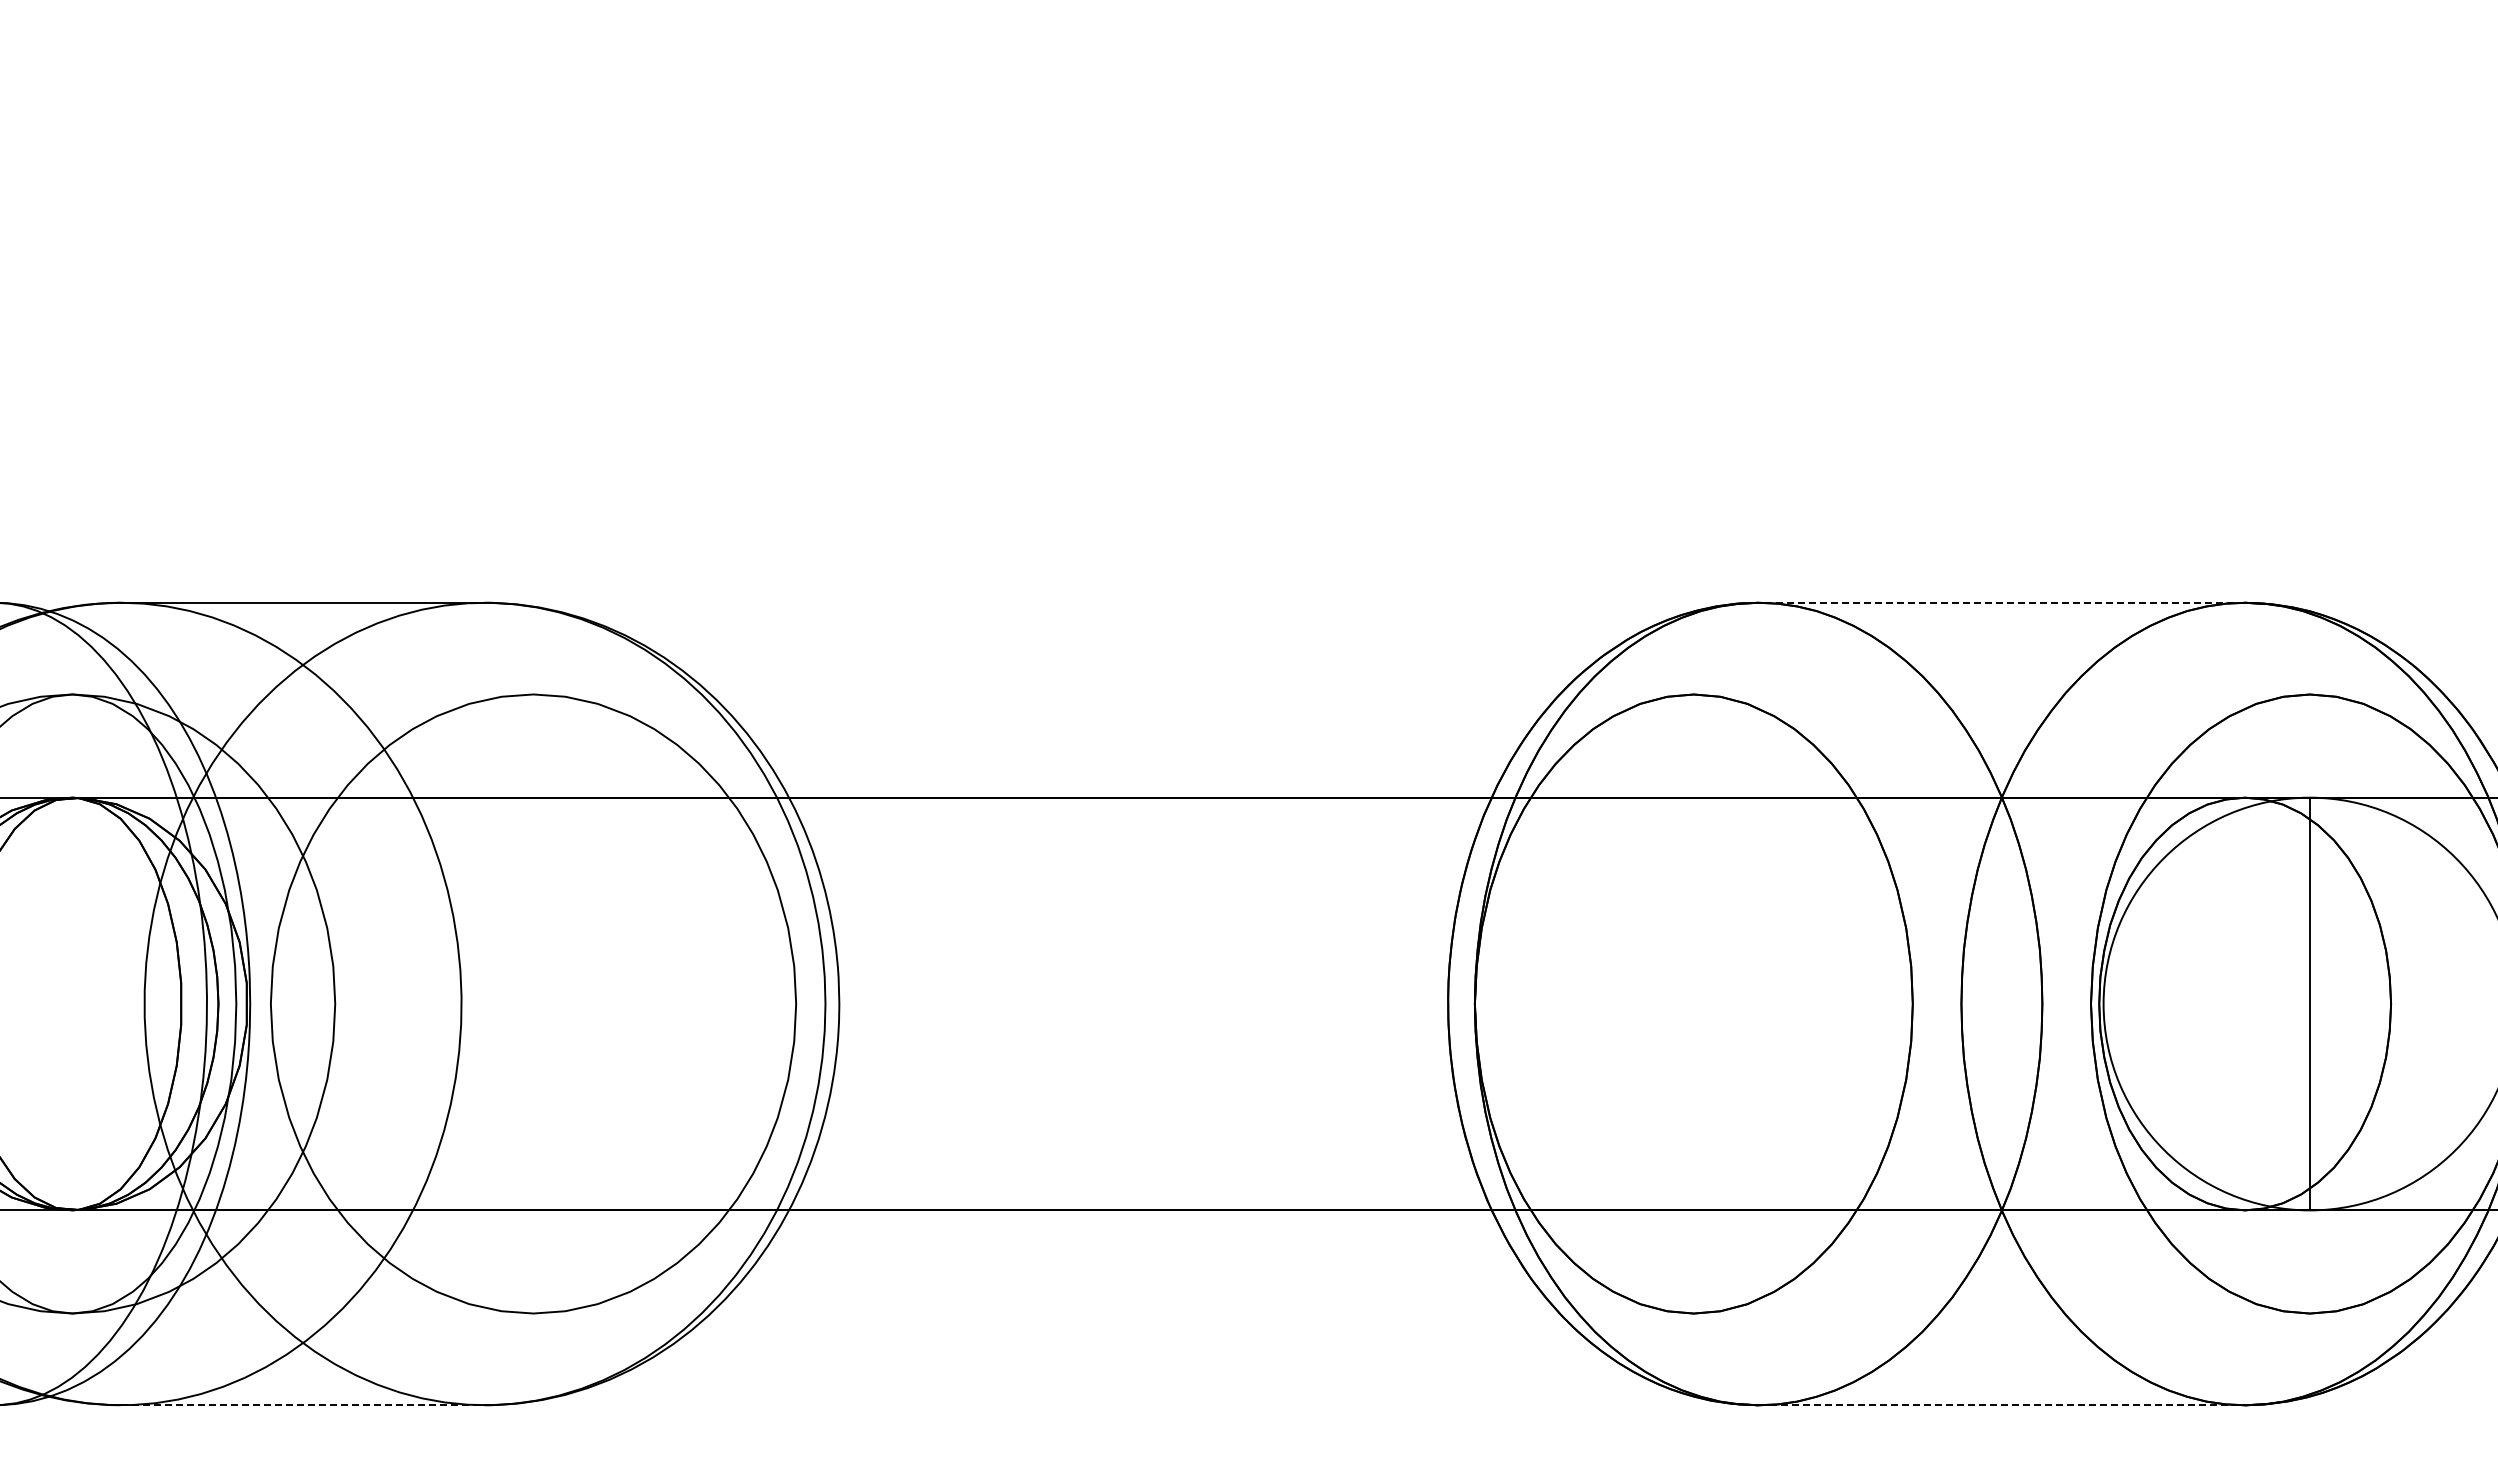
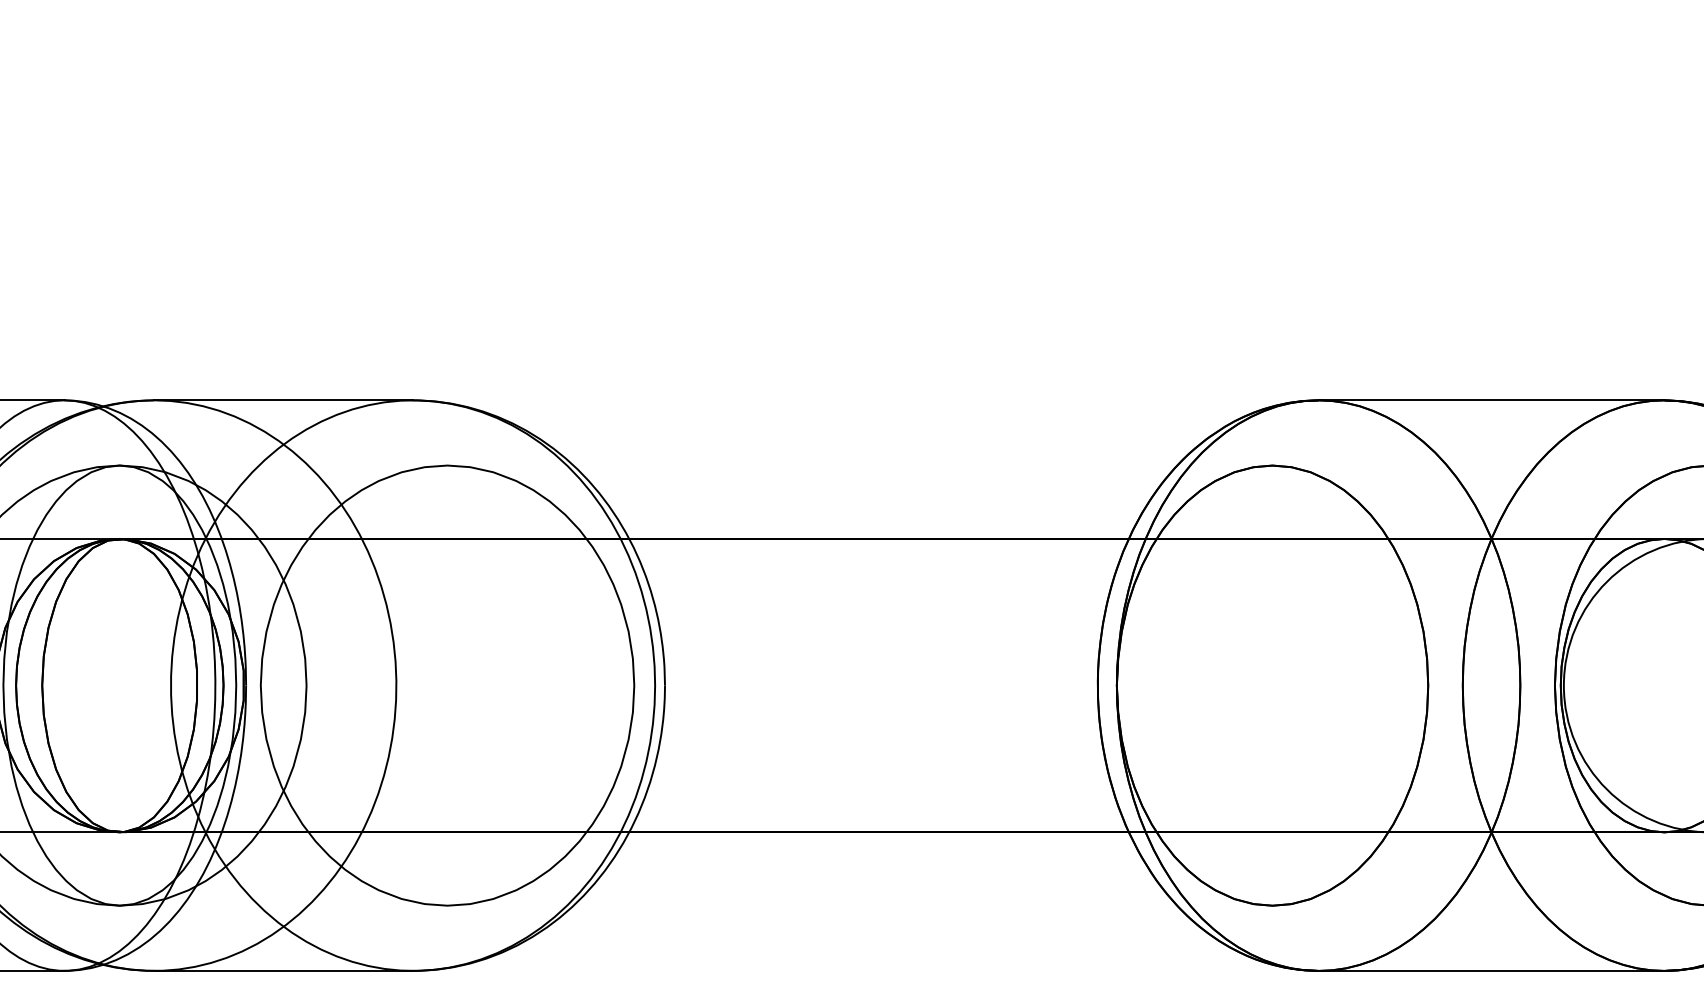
line: (2001, 602) -> (1491, 400), dashed -> solid
line: (303, 1405) -> (284, 971), dashed -> solid
line: (2002, 1405) -> (1491, 971), dashed -> solid

